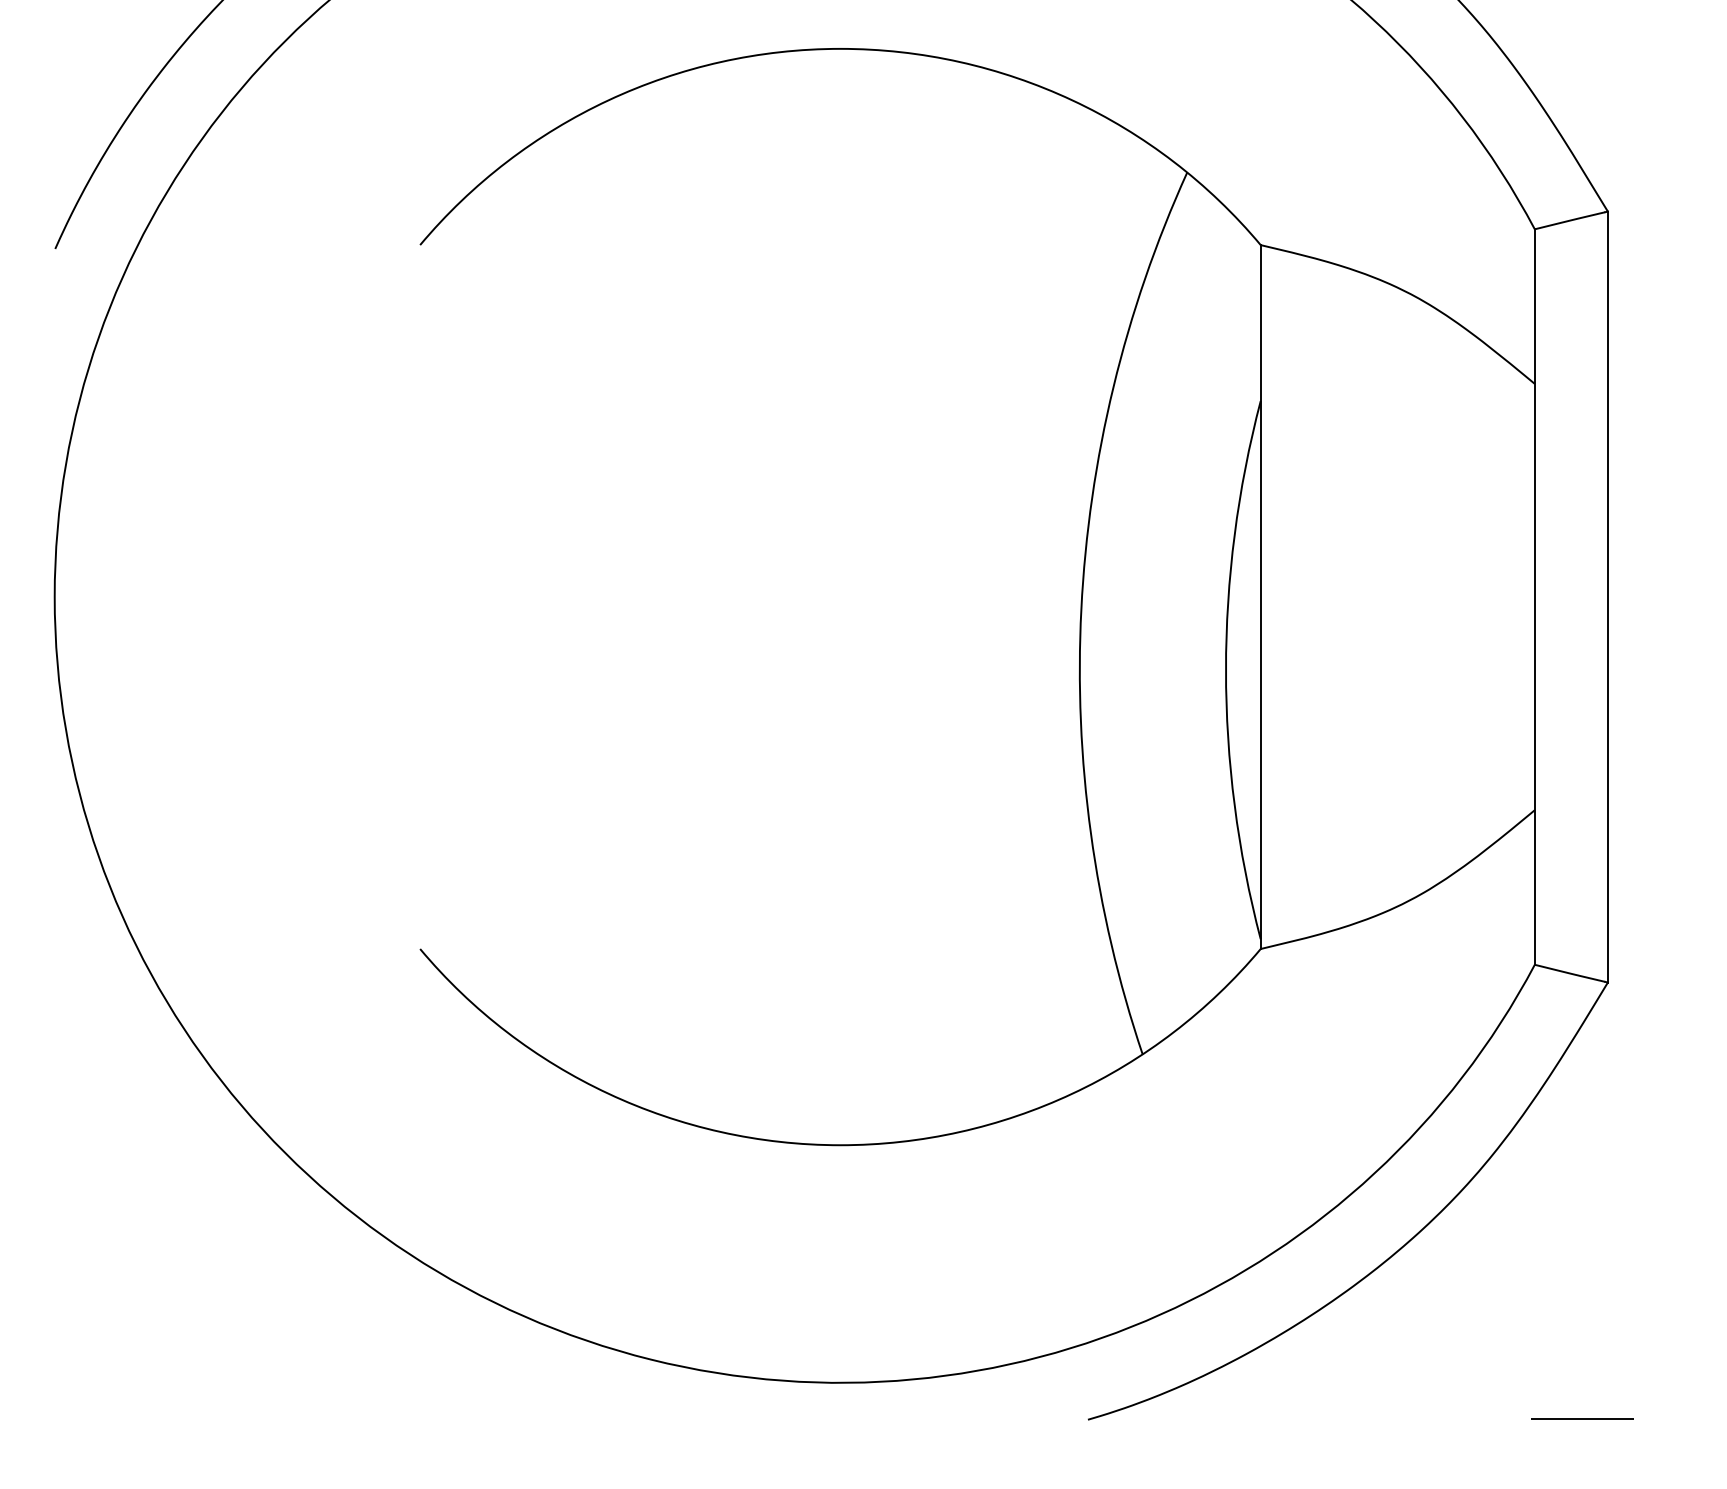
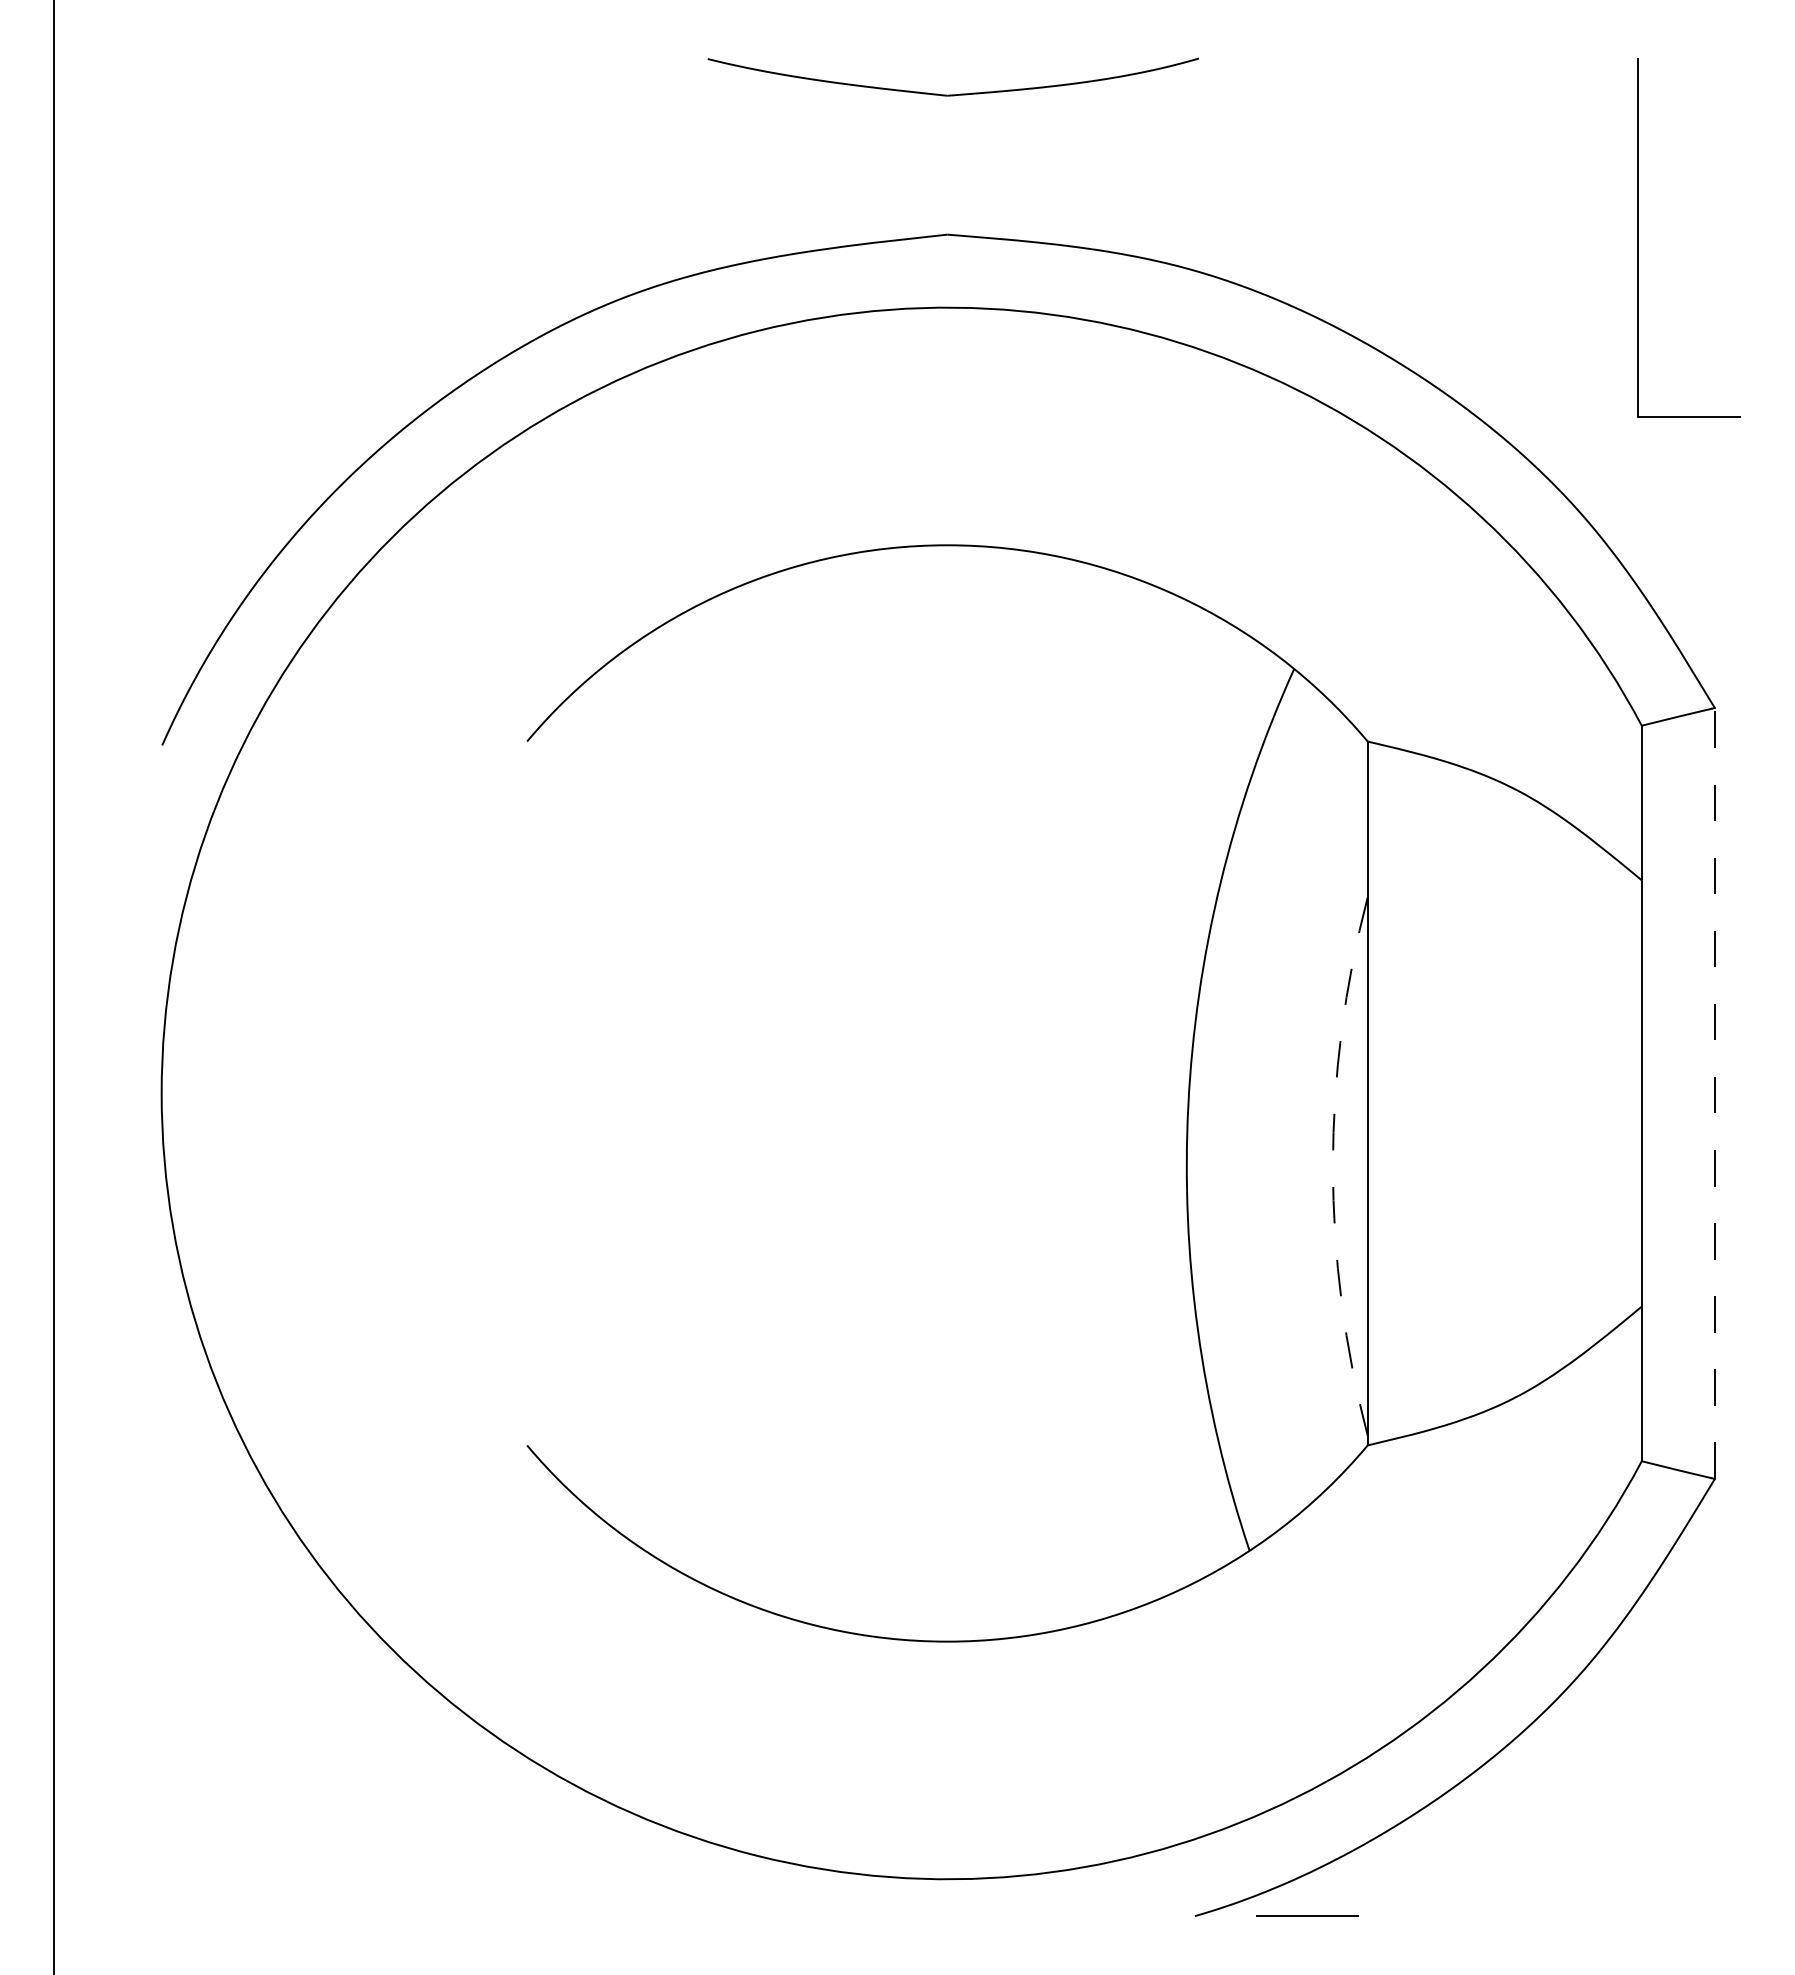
line: (1607, 596) -> (1714, 1092), solid -> dashed
arc: (1225, 670) -> (1332, 1166), solid -> dashed
line: (1582, 1419) -> (1307, 1915), moved

